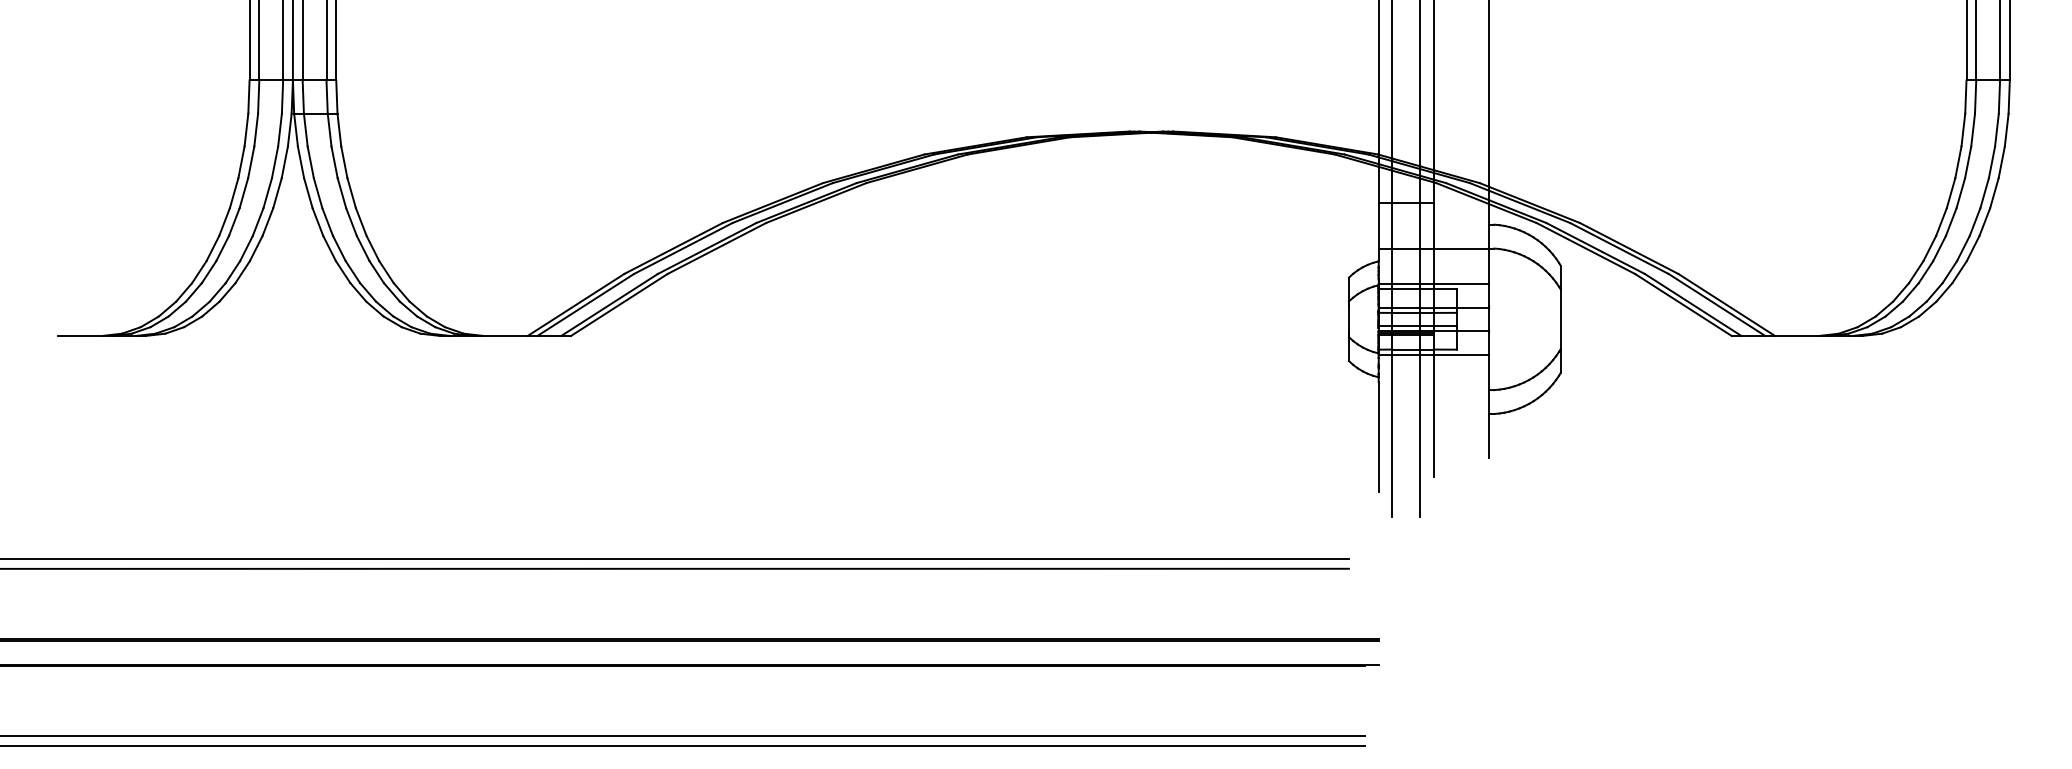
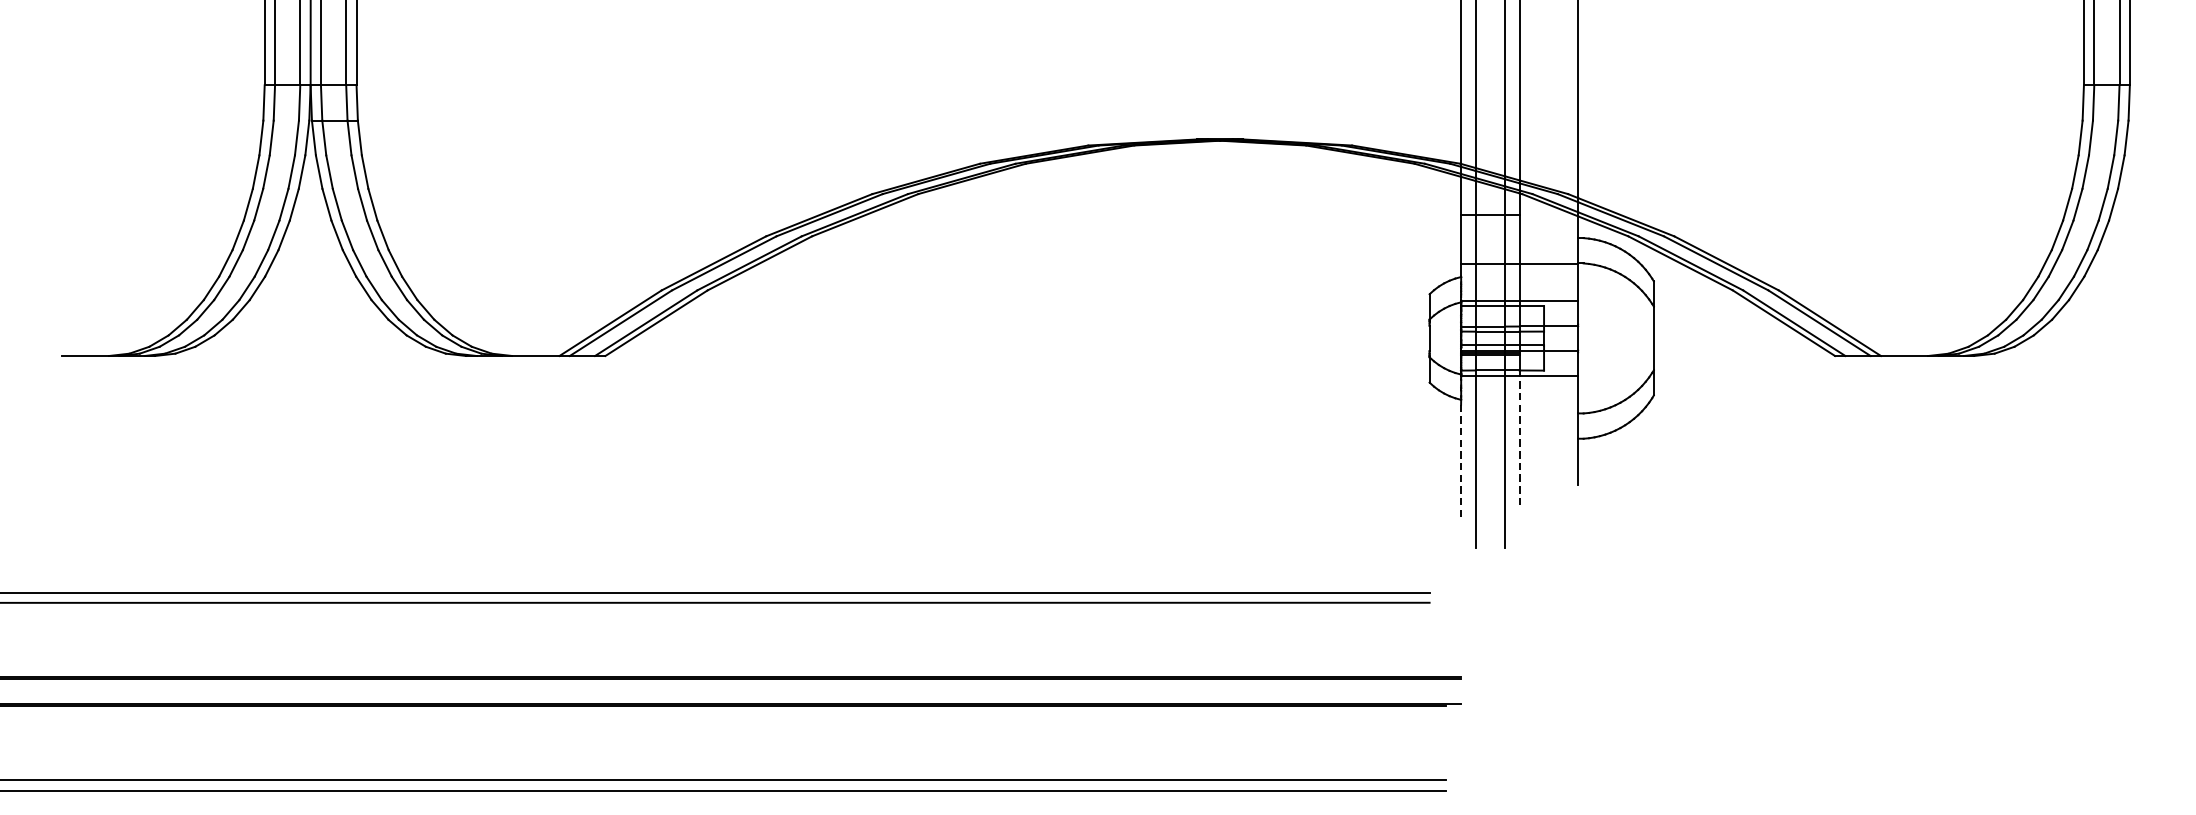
line: (1433, 415) -> (1519, 440), solid -> dashed
line: (1378, 436) -> (1460, 462), solid -> dashed

